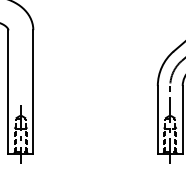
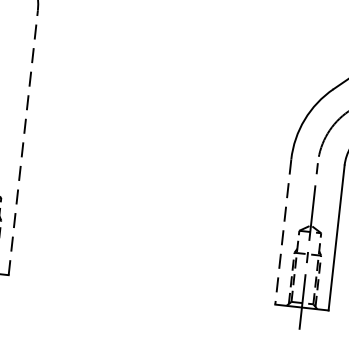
line: (33, 91) -> (23, 141), solid -> dashed
line: (157, 119) -> (282, 231), solid -> dashed

